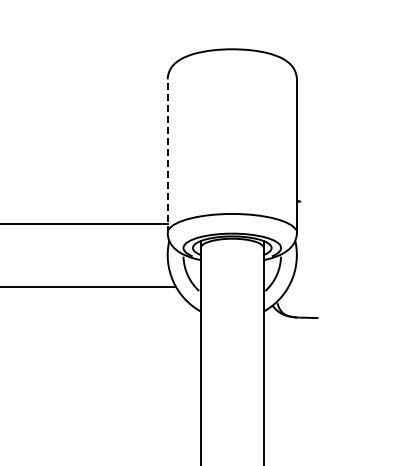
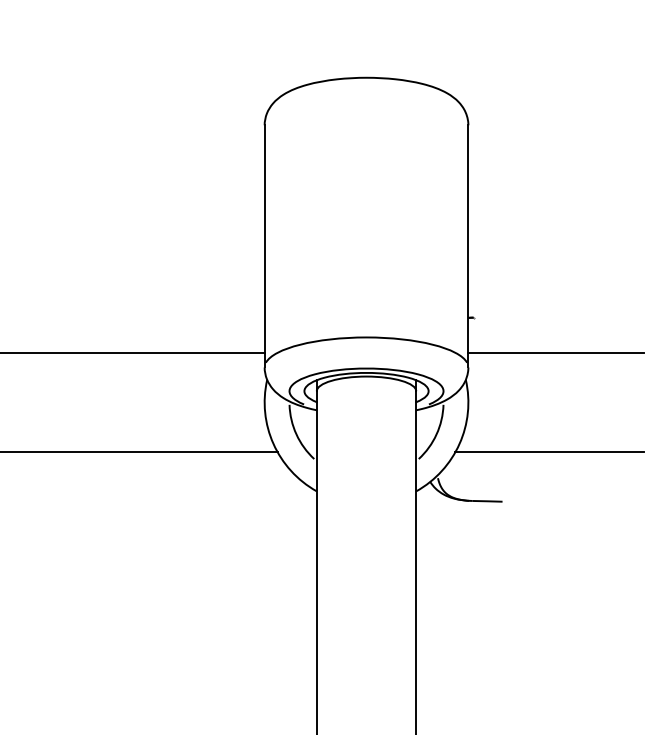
line: (167, 156) -> (264, 246), dashed -> solid
line: (352, 223) -> (556, 352), added
line: (348, 286) -> (549, 451), added

